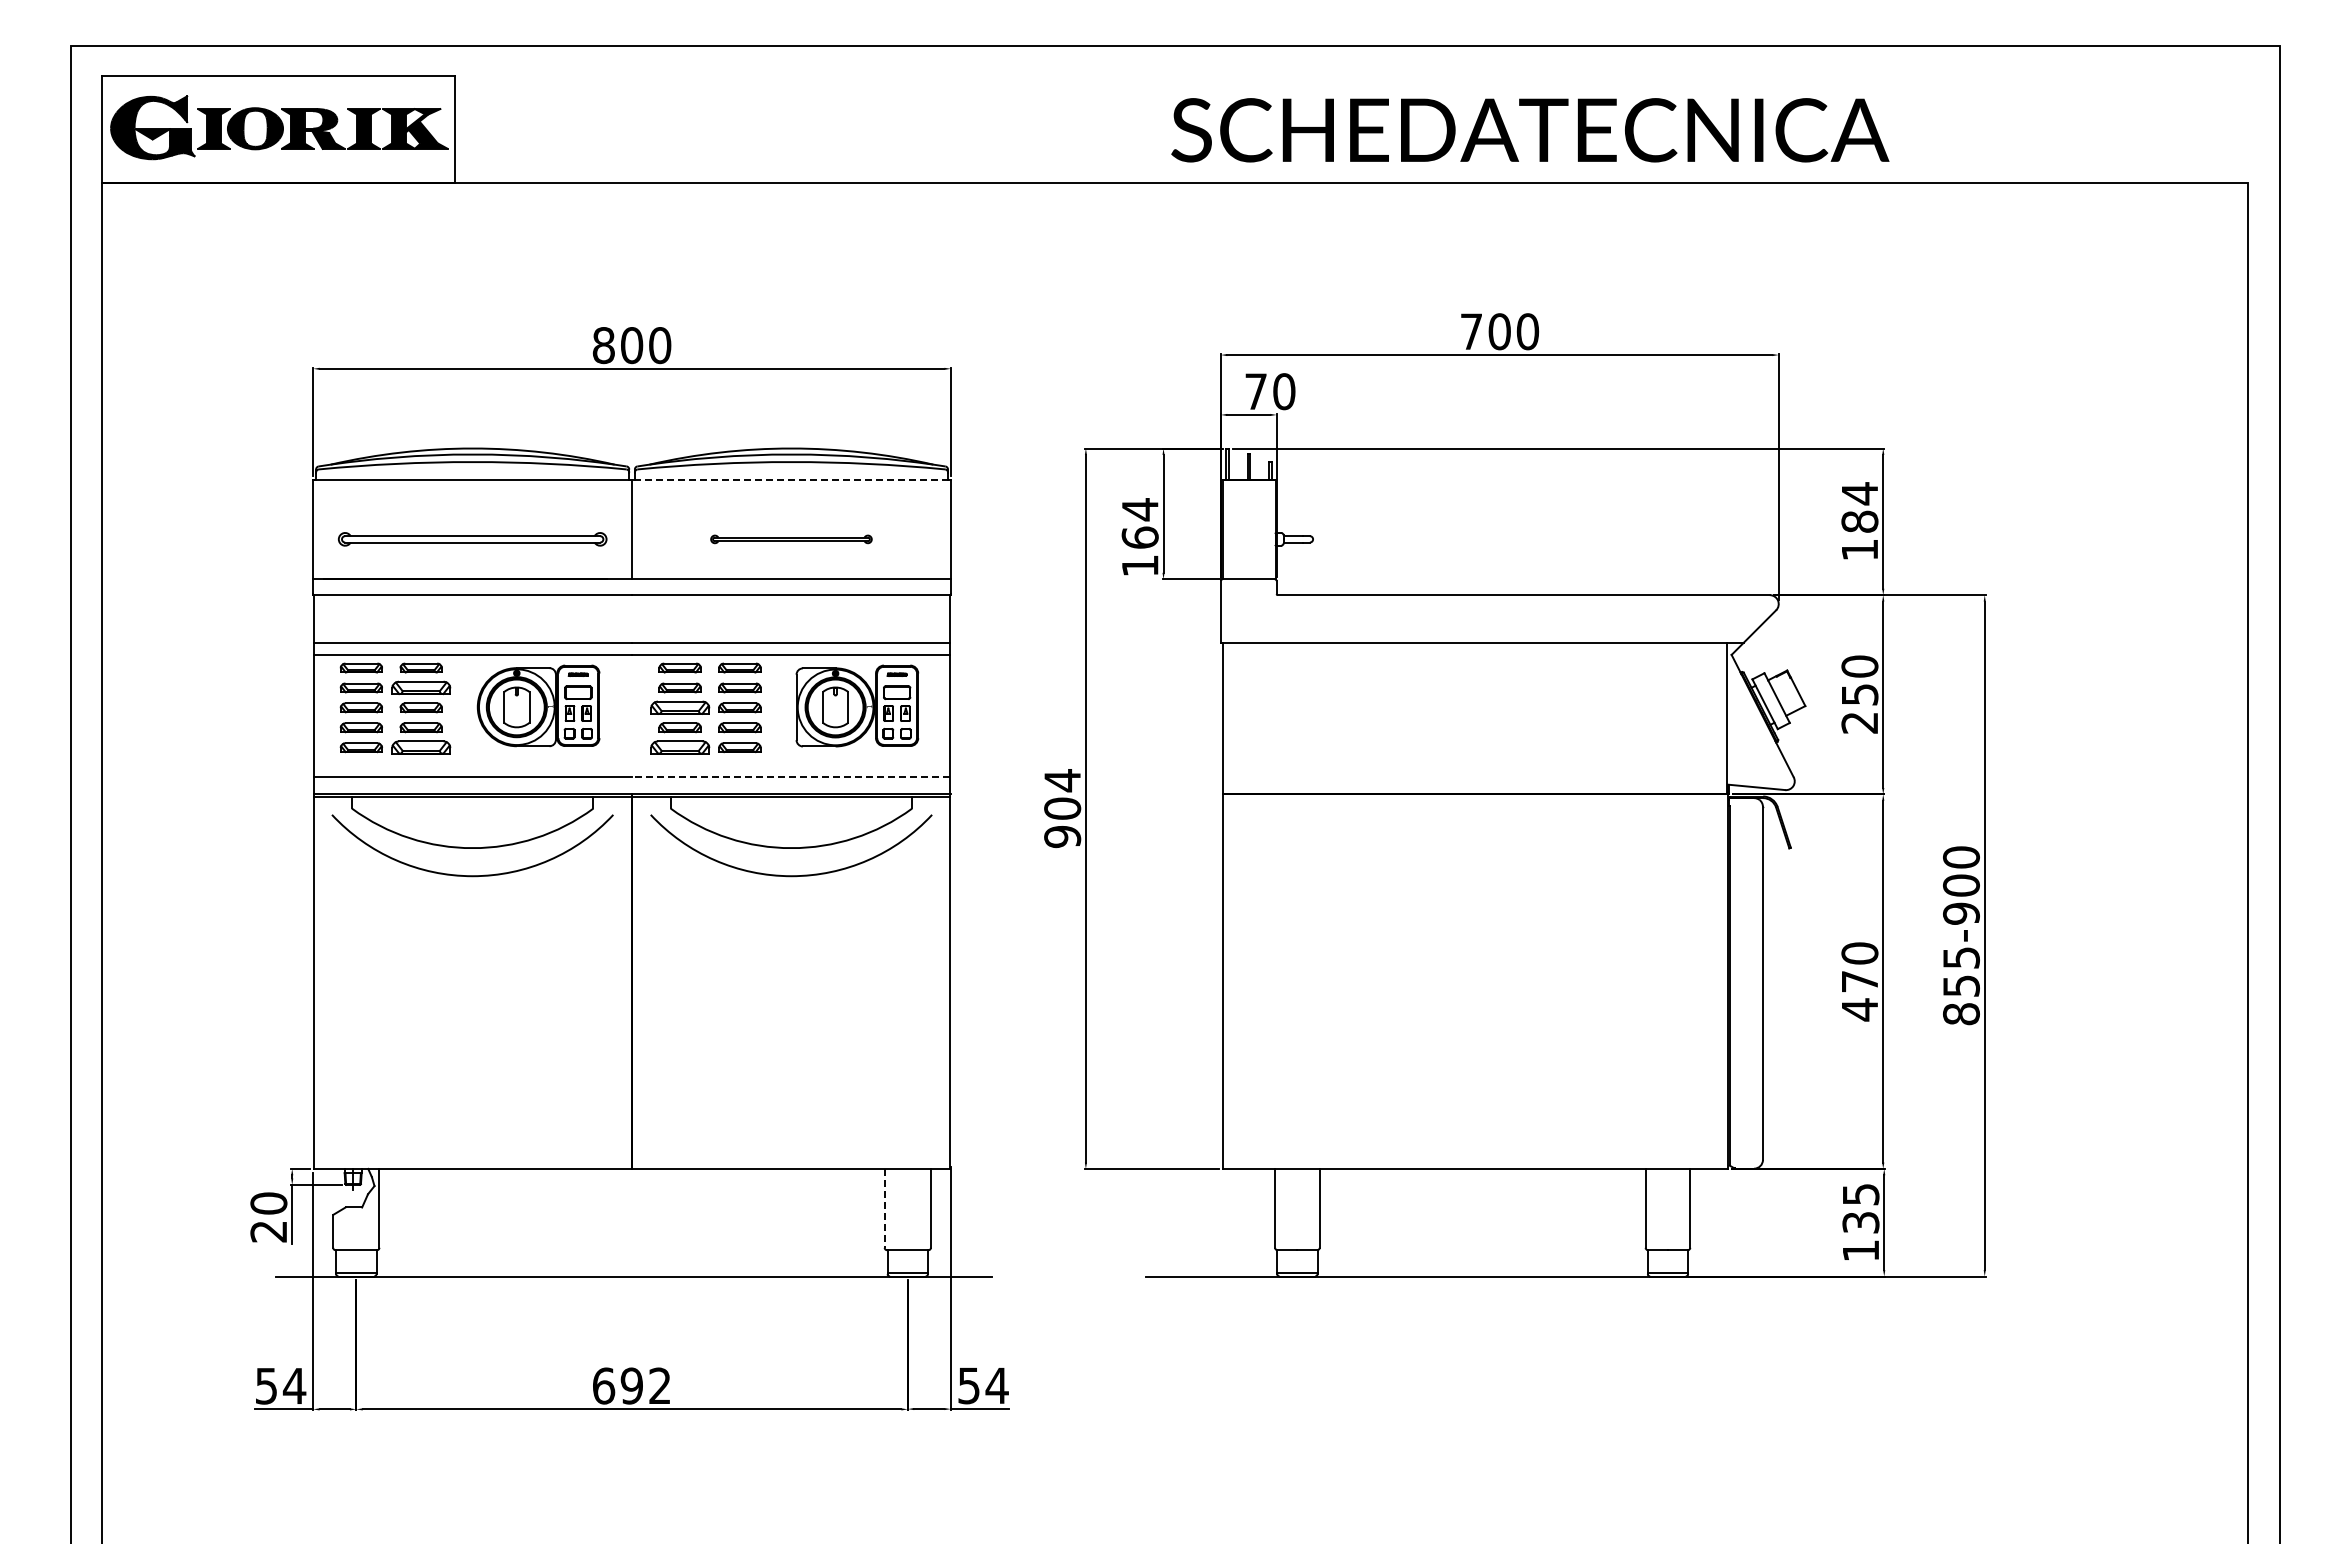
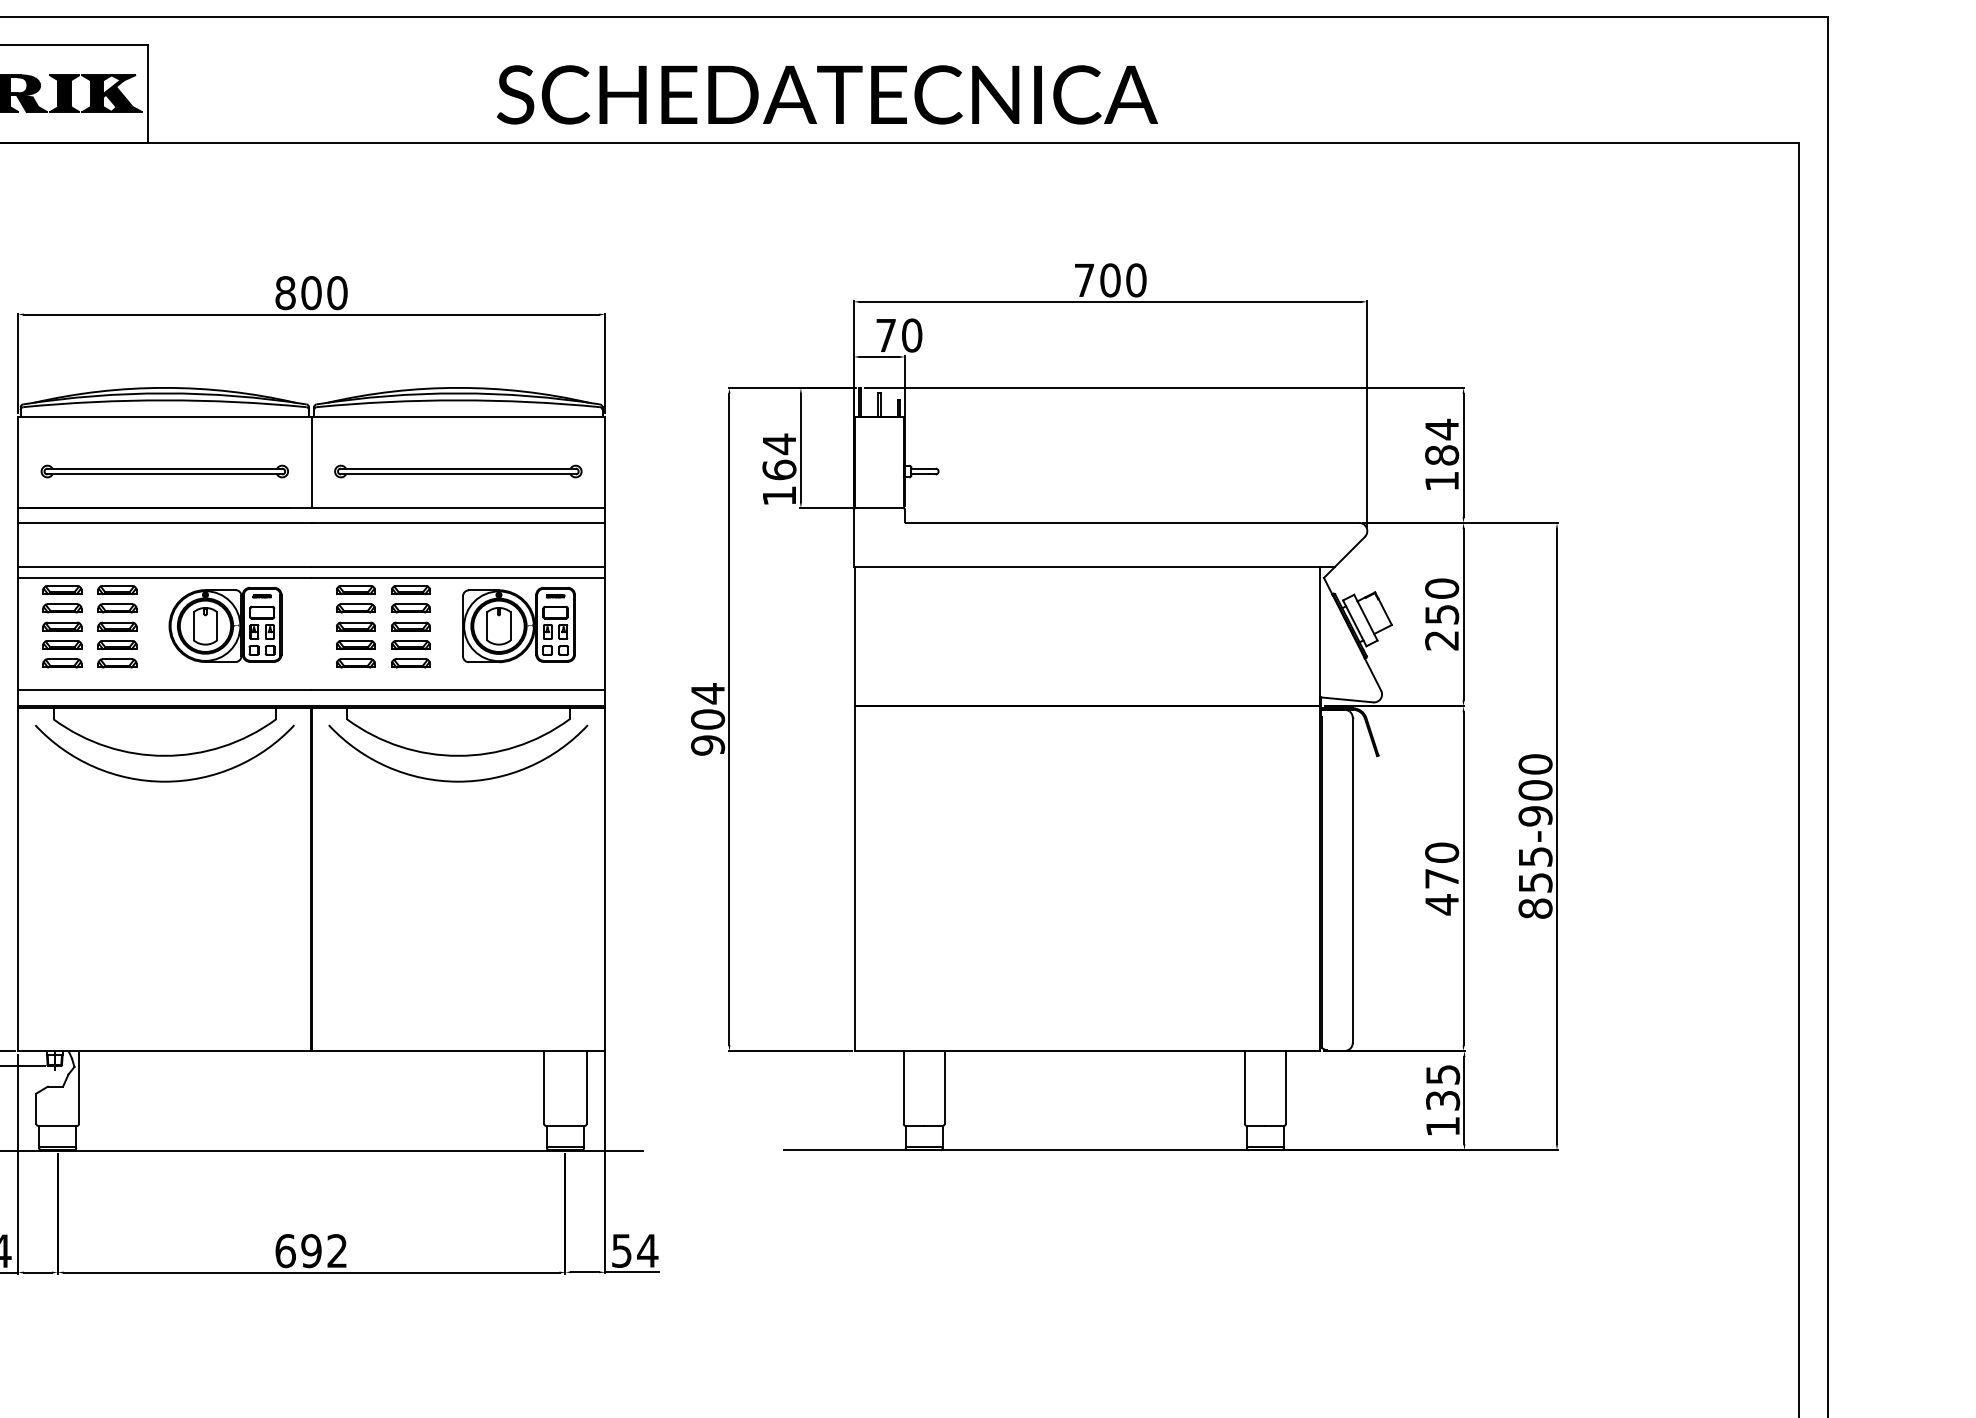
text: (1530, 130) -> (827, 95), moved
line: (790, 479) -> (457, 416), dashed -> solid
part: (791, 539) -> (458, 471), size x1.67
part: (420, 687) -> (116, 607), size x0.71
part: (679, 707) -> (355, 626), size x0.71
part: (420, 747) -> (116, 663), size x0.71
part: (679, 747) -> (355, 663), size x0.71
line: (791, 777) -> (458, 690), dashed -> solid
line: (884, 1208) -> (544, 1087), dashed -> solid

